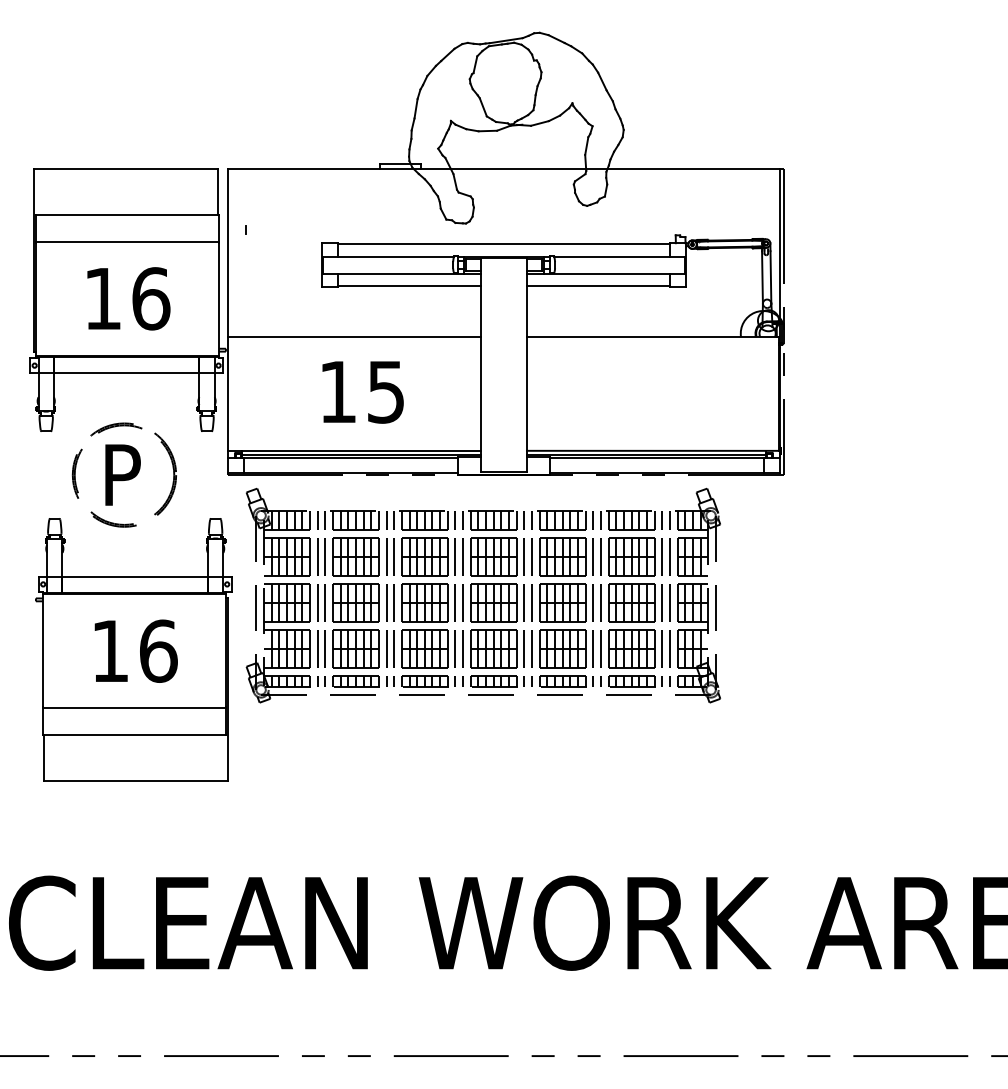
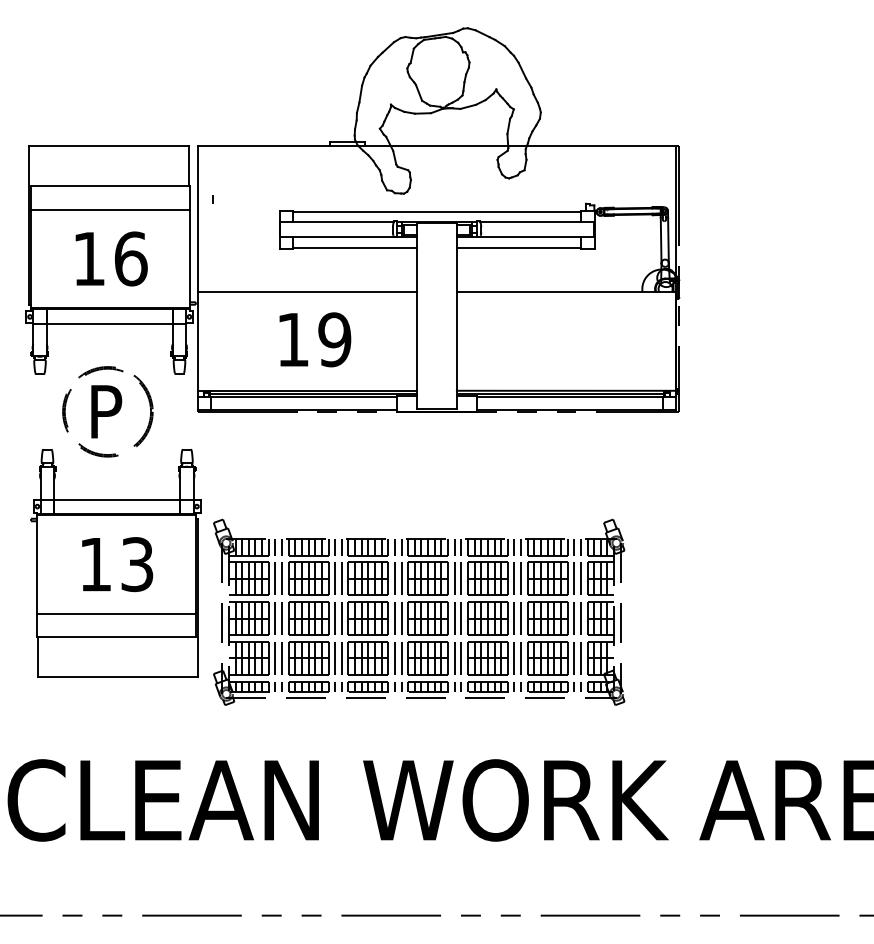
text: (385, 391) -> (334, 339), 15 -> 19
part: (483, 594) -> (419, 611), moved
text: (158, 651) -> (137, 564), 16 -> 13

